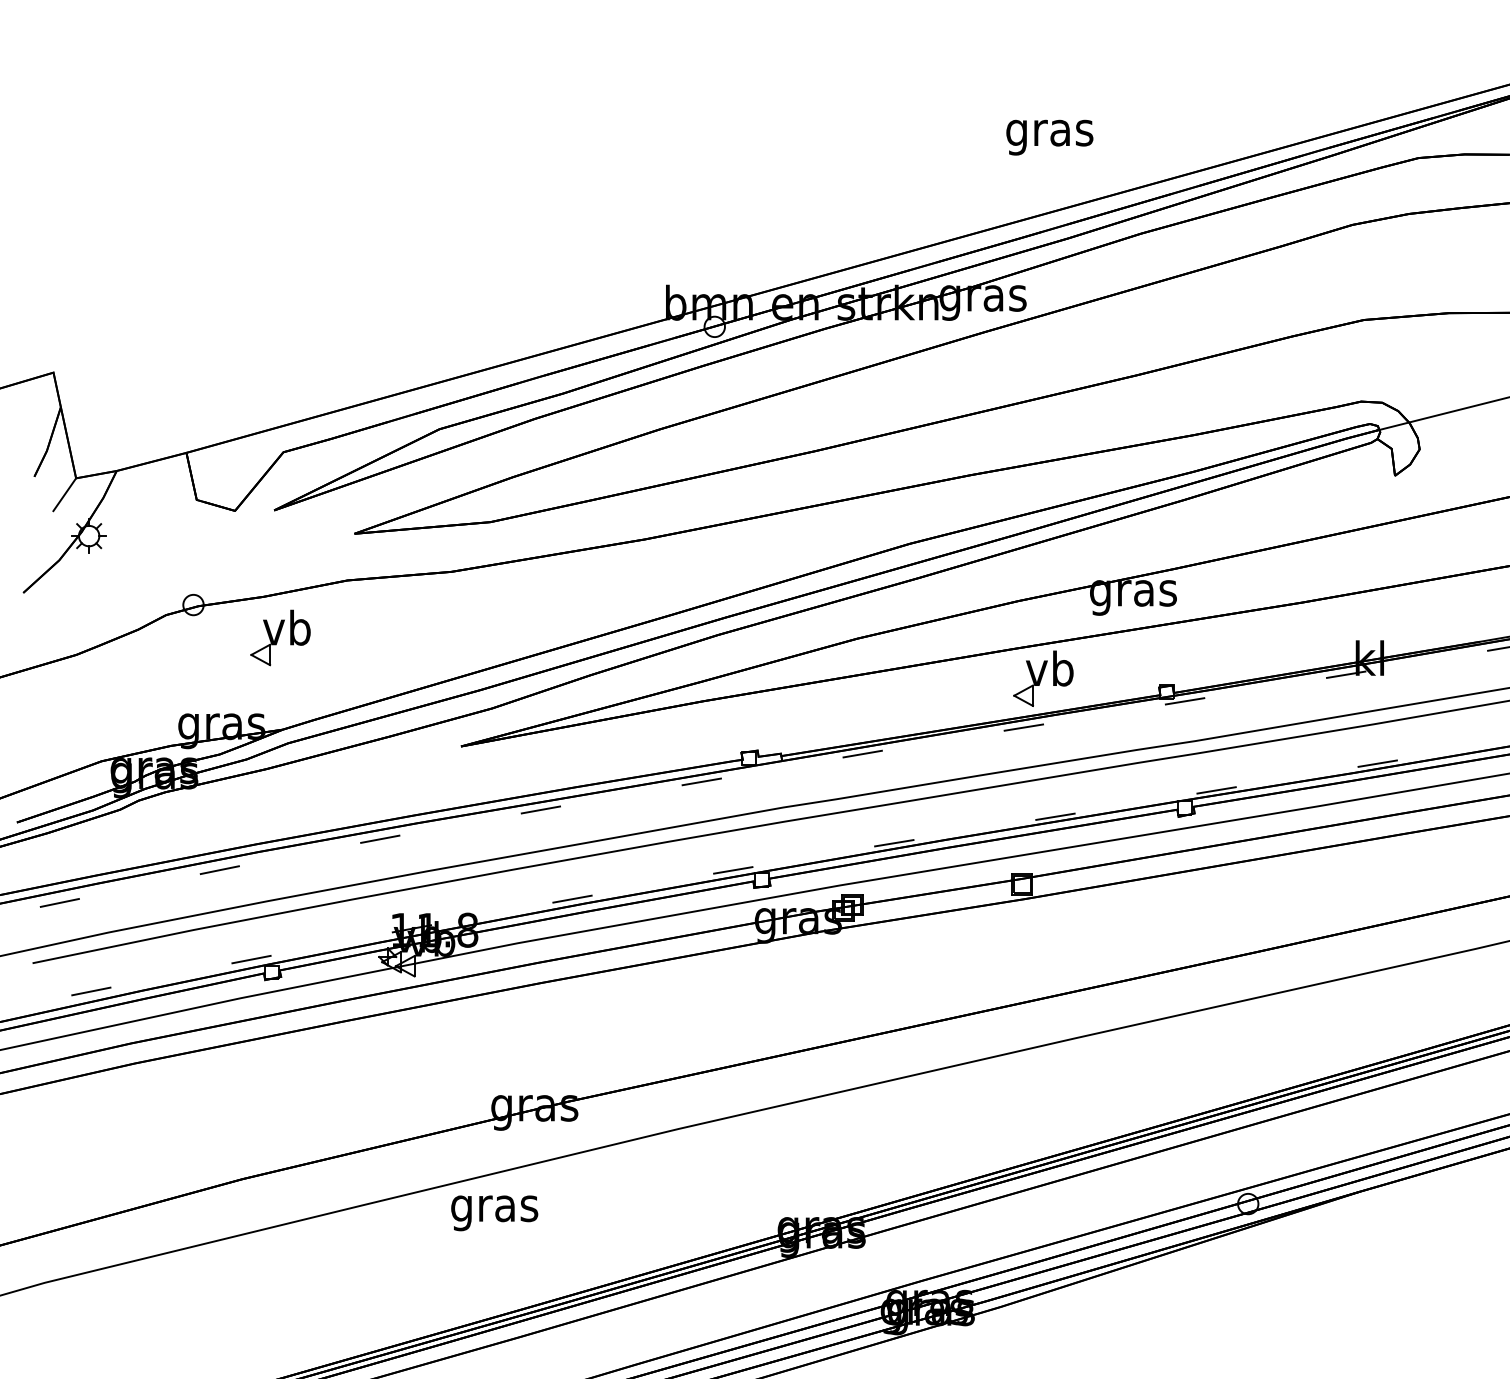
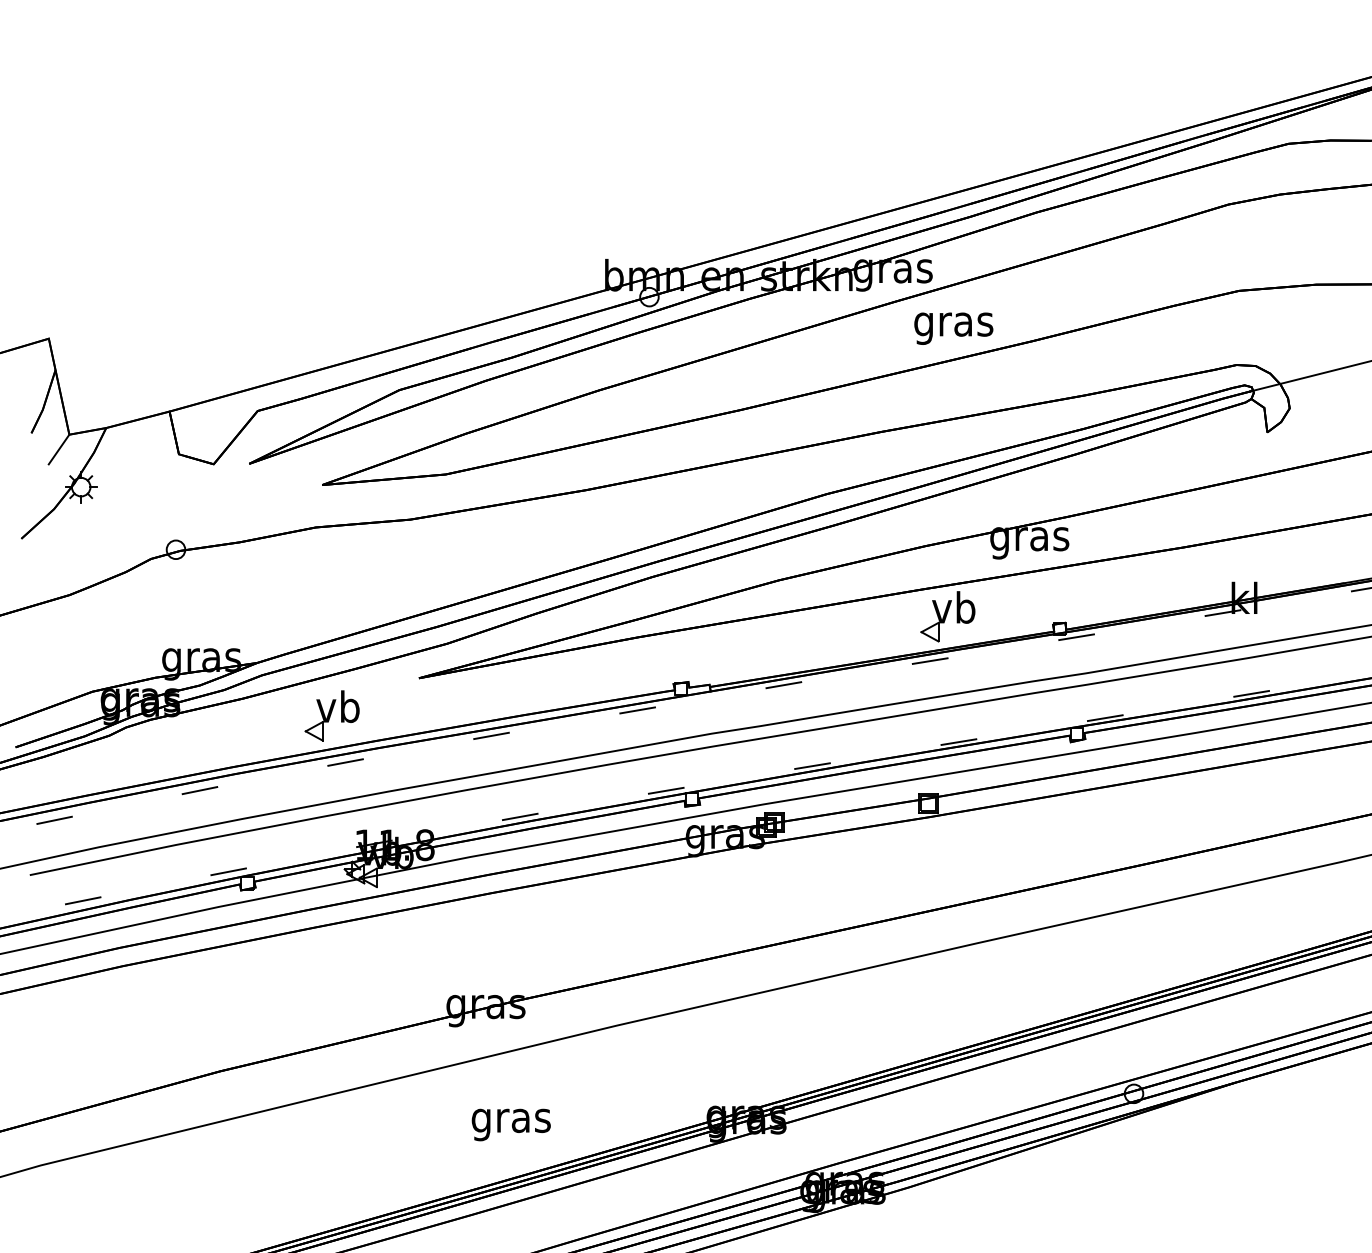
text: (1049, 137) -> (953, 328), moved
part: (280, 637) -> (332, 715), moved
text: (494, 1213) -> (511, 1125), moved

